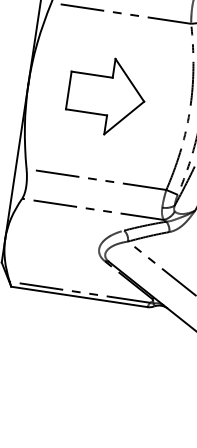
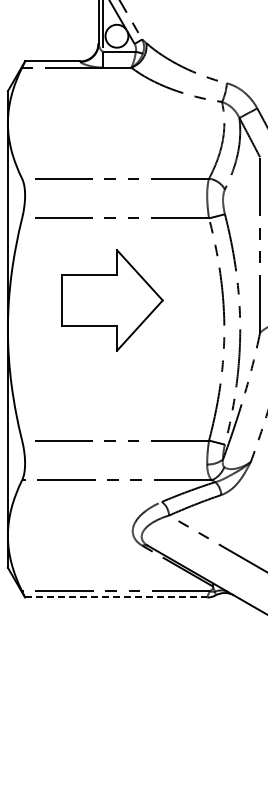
part: (106, 96) -> (112, 300), moved
line: (79, 296) -> (116, 597), solid -> dashed

